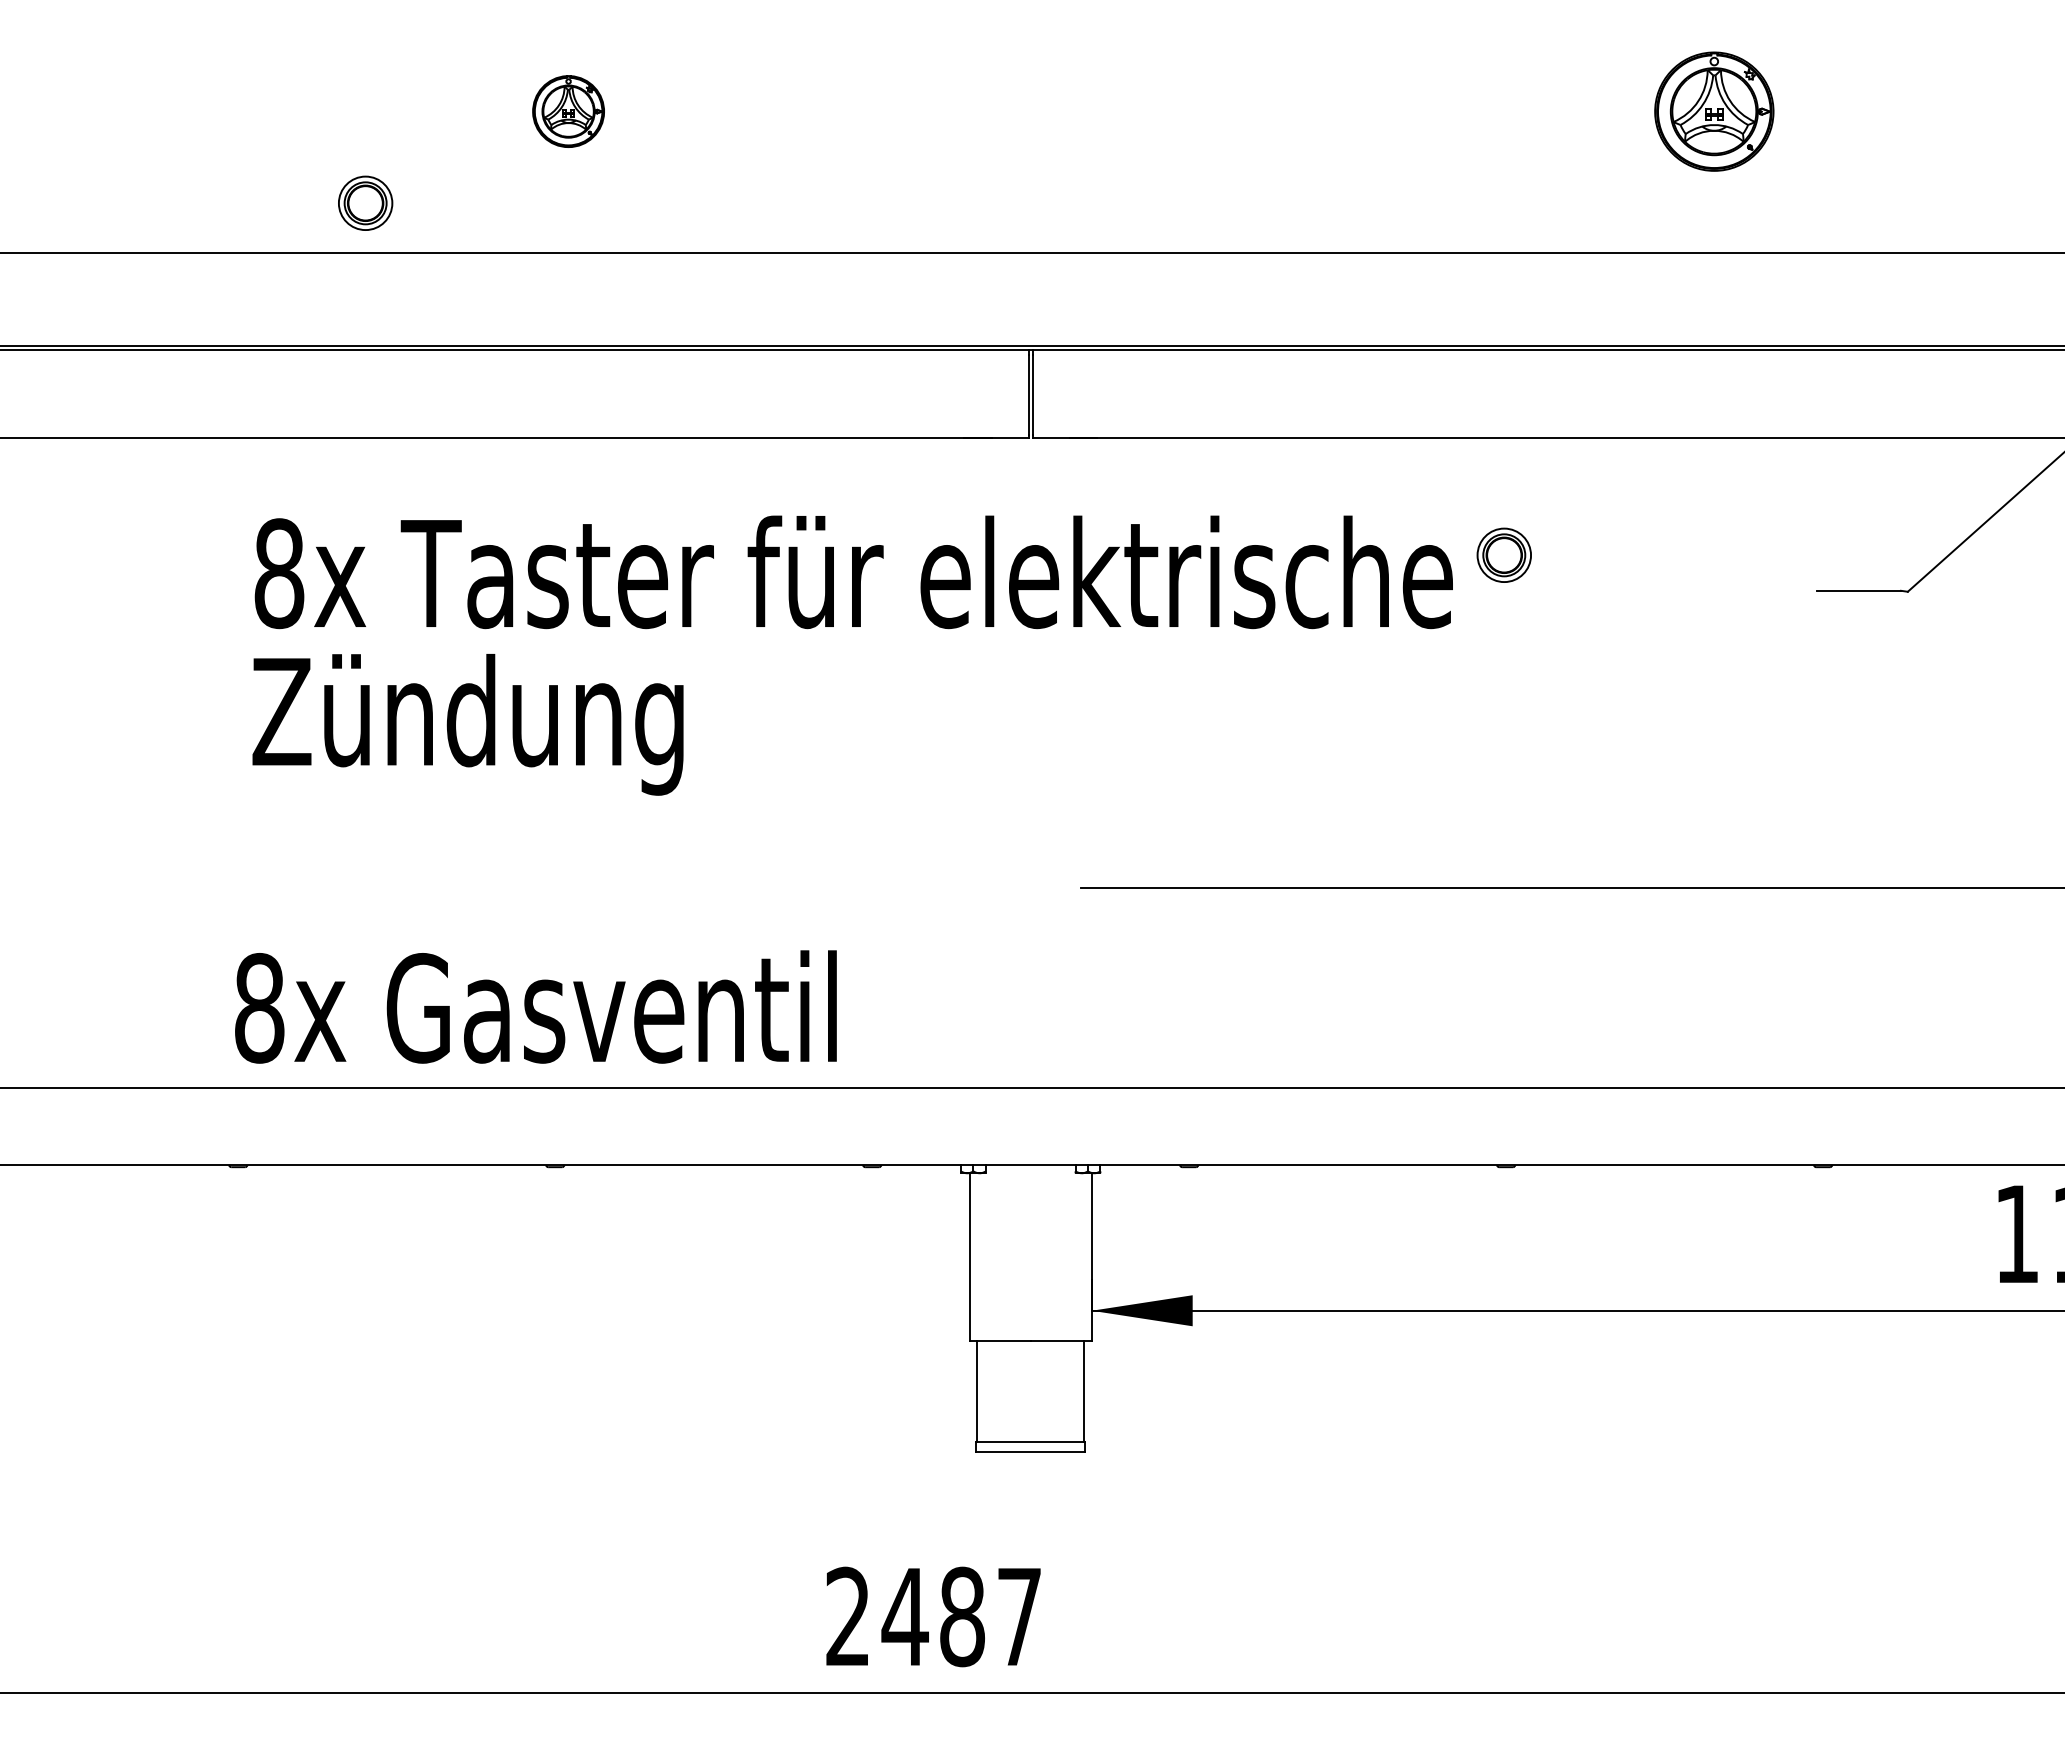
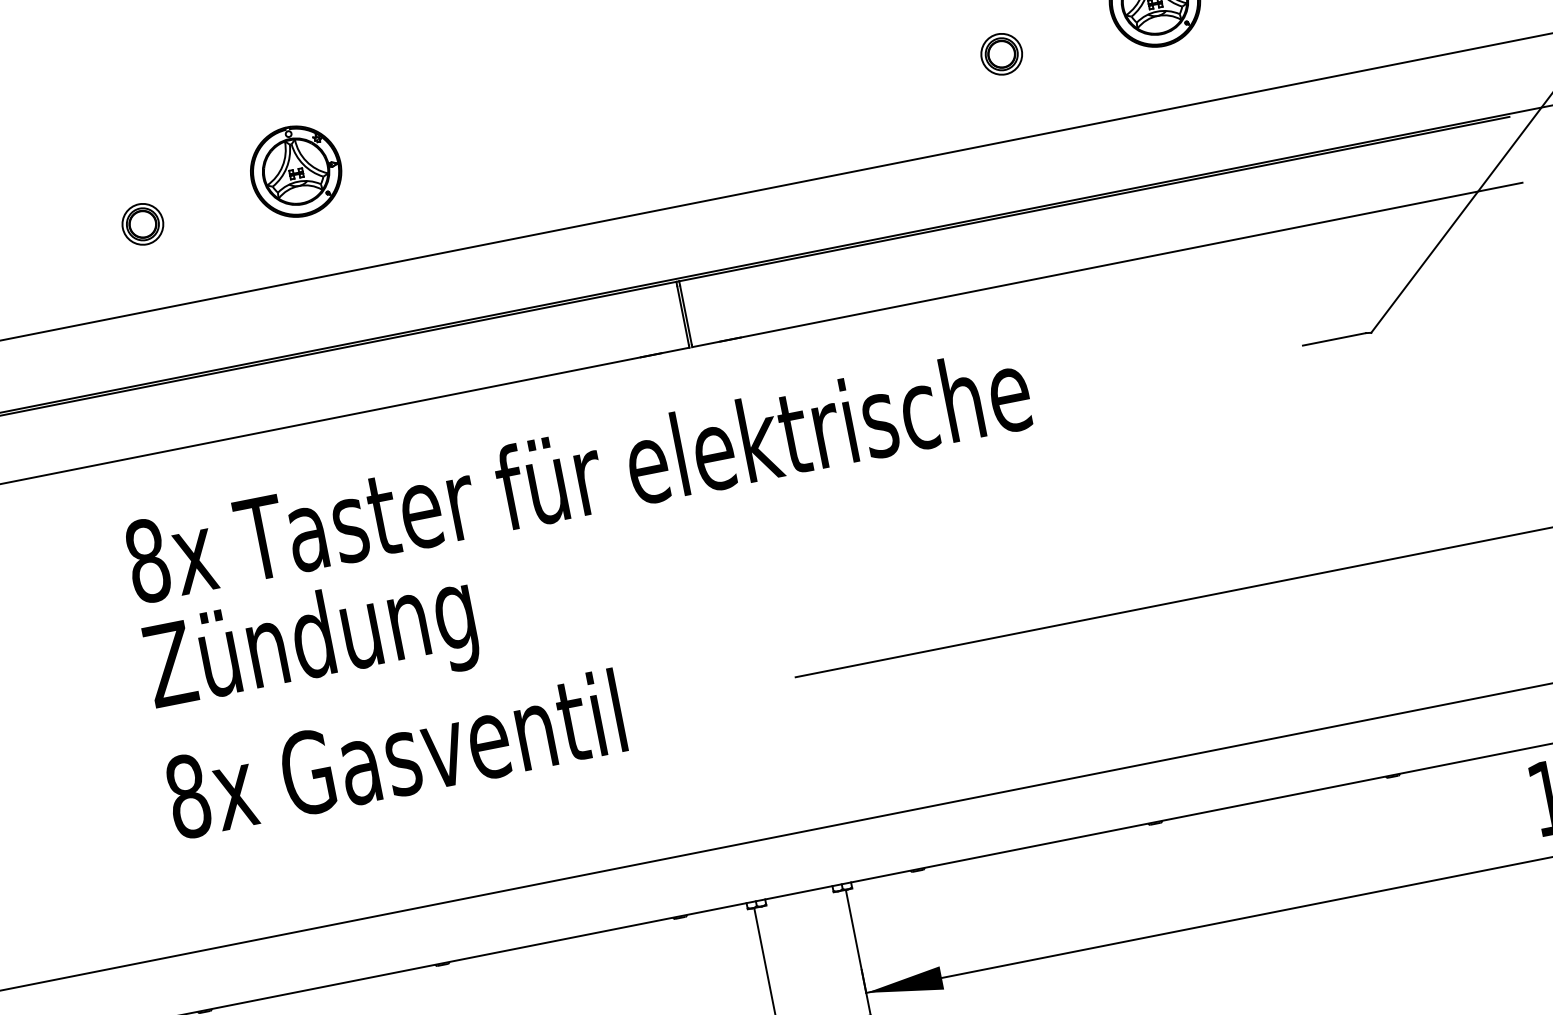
part: (568, 111) -> (295, 171), size x1.67
part: (365, 202) -> (142, 223), moved
part: (1503, 554) -> (1001, 53), moved
text: (535, 1006) -> (394, 754), moved

